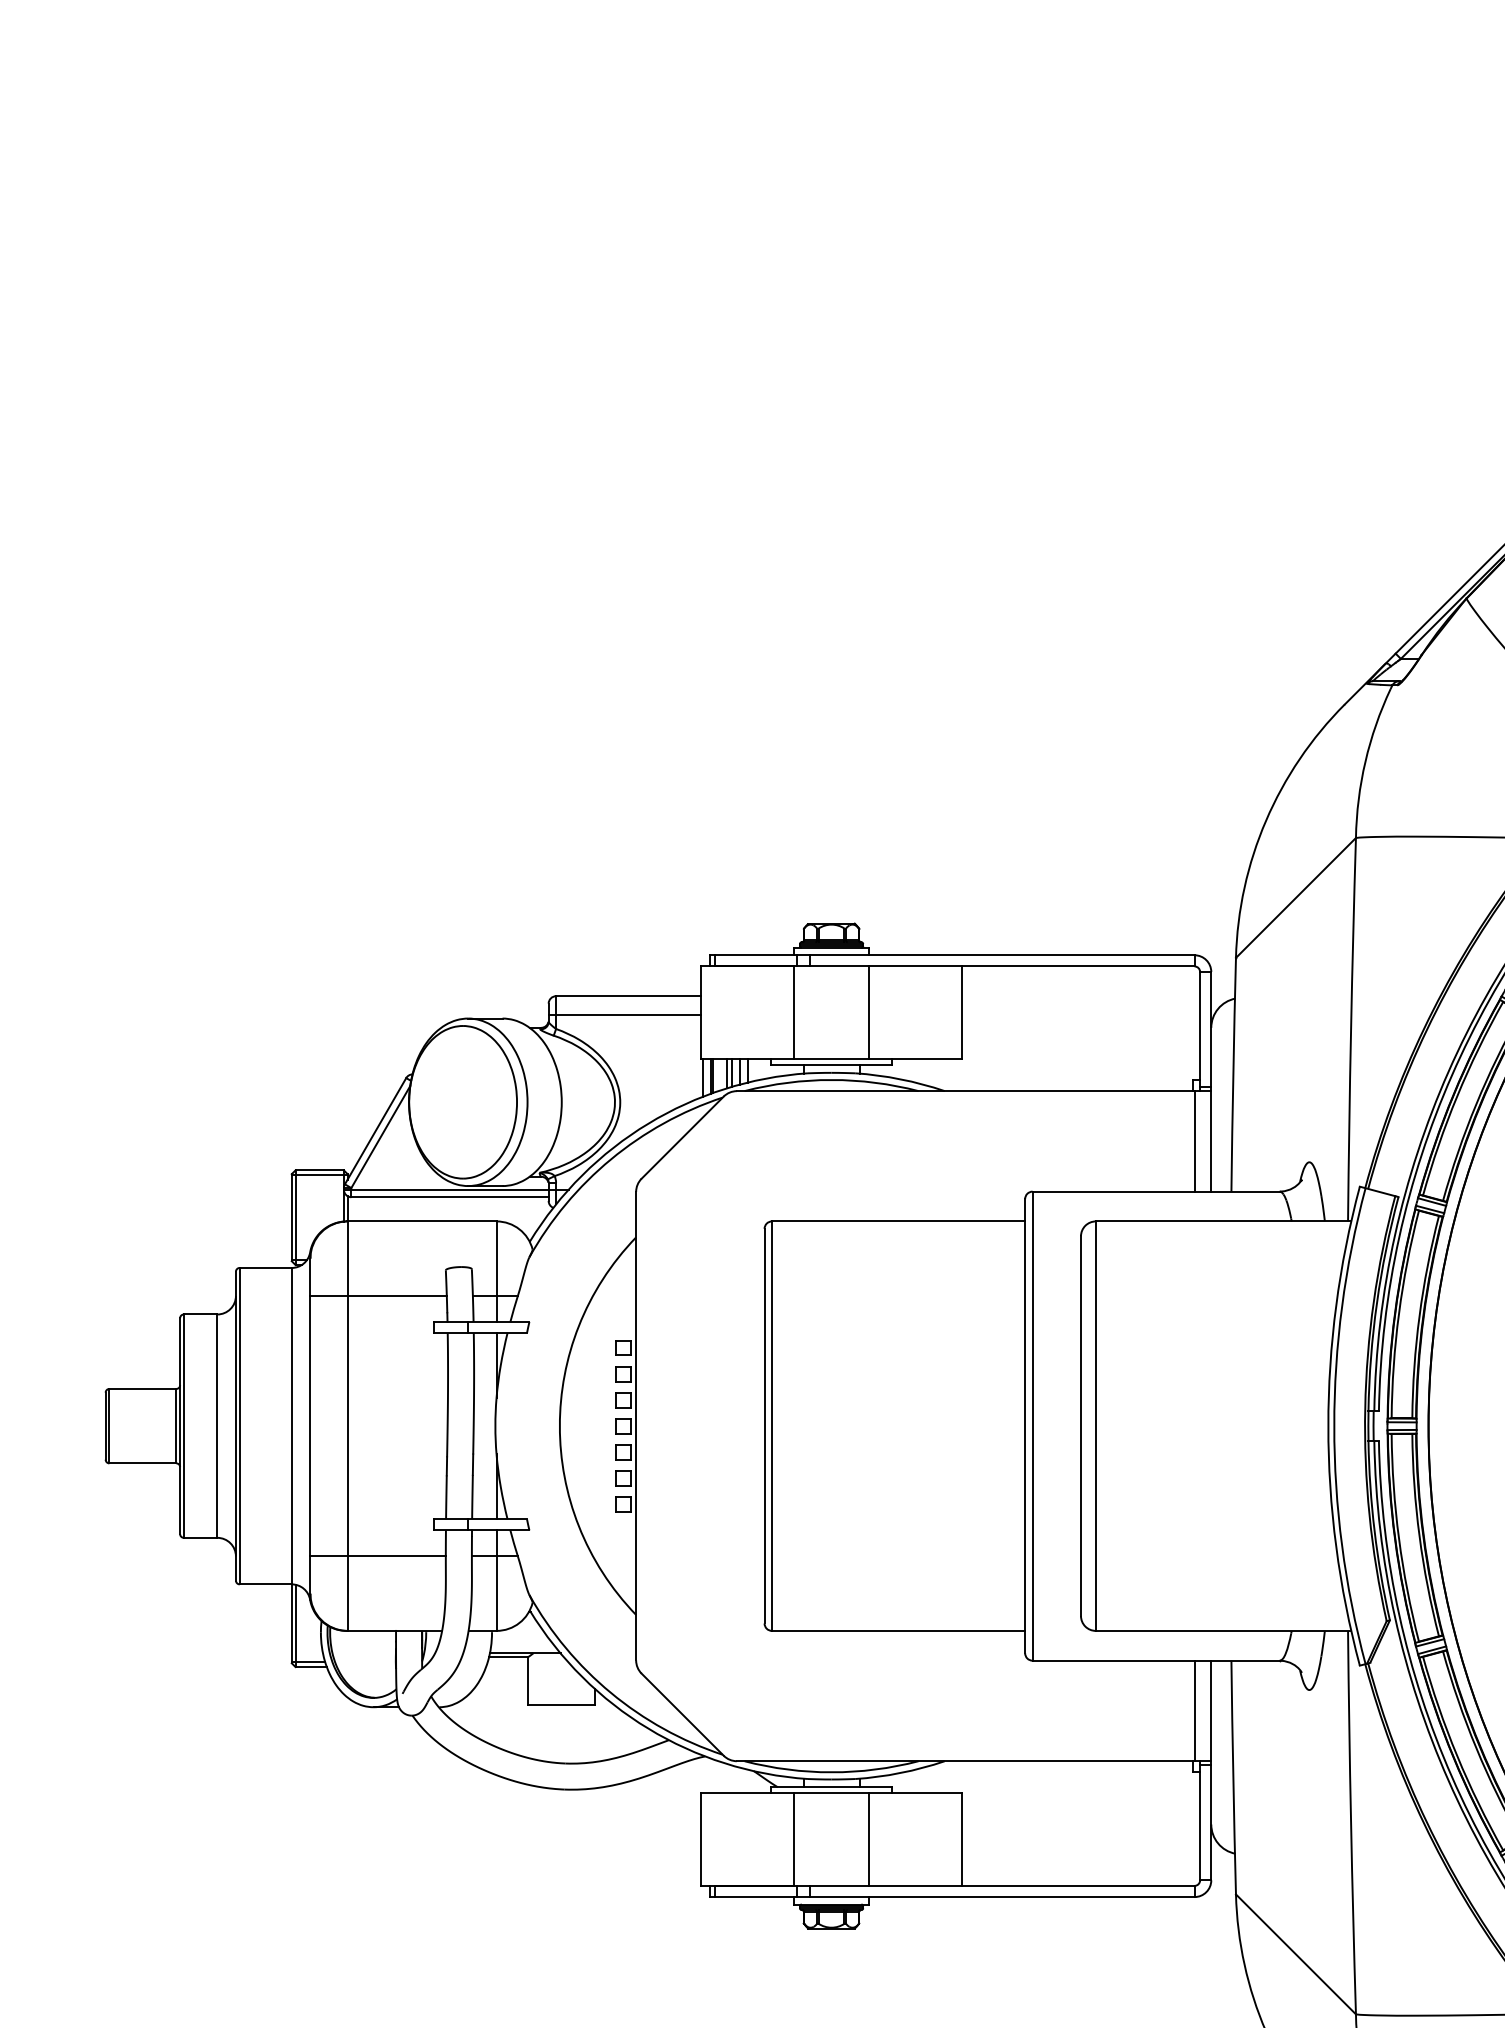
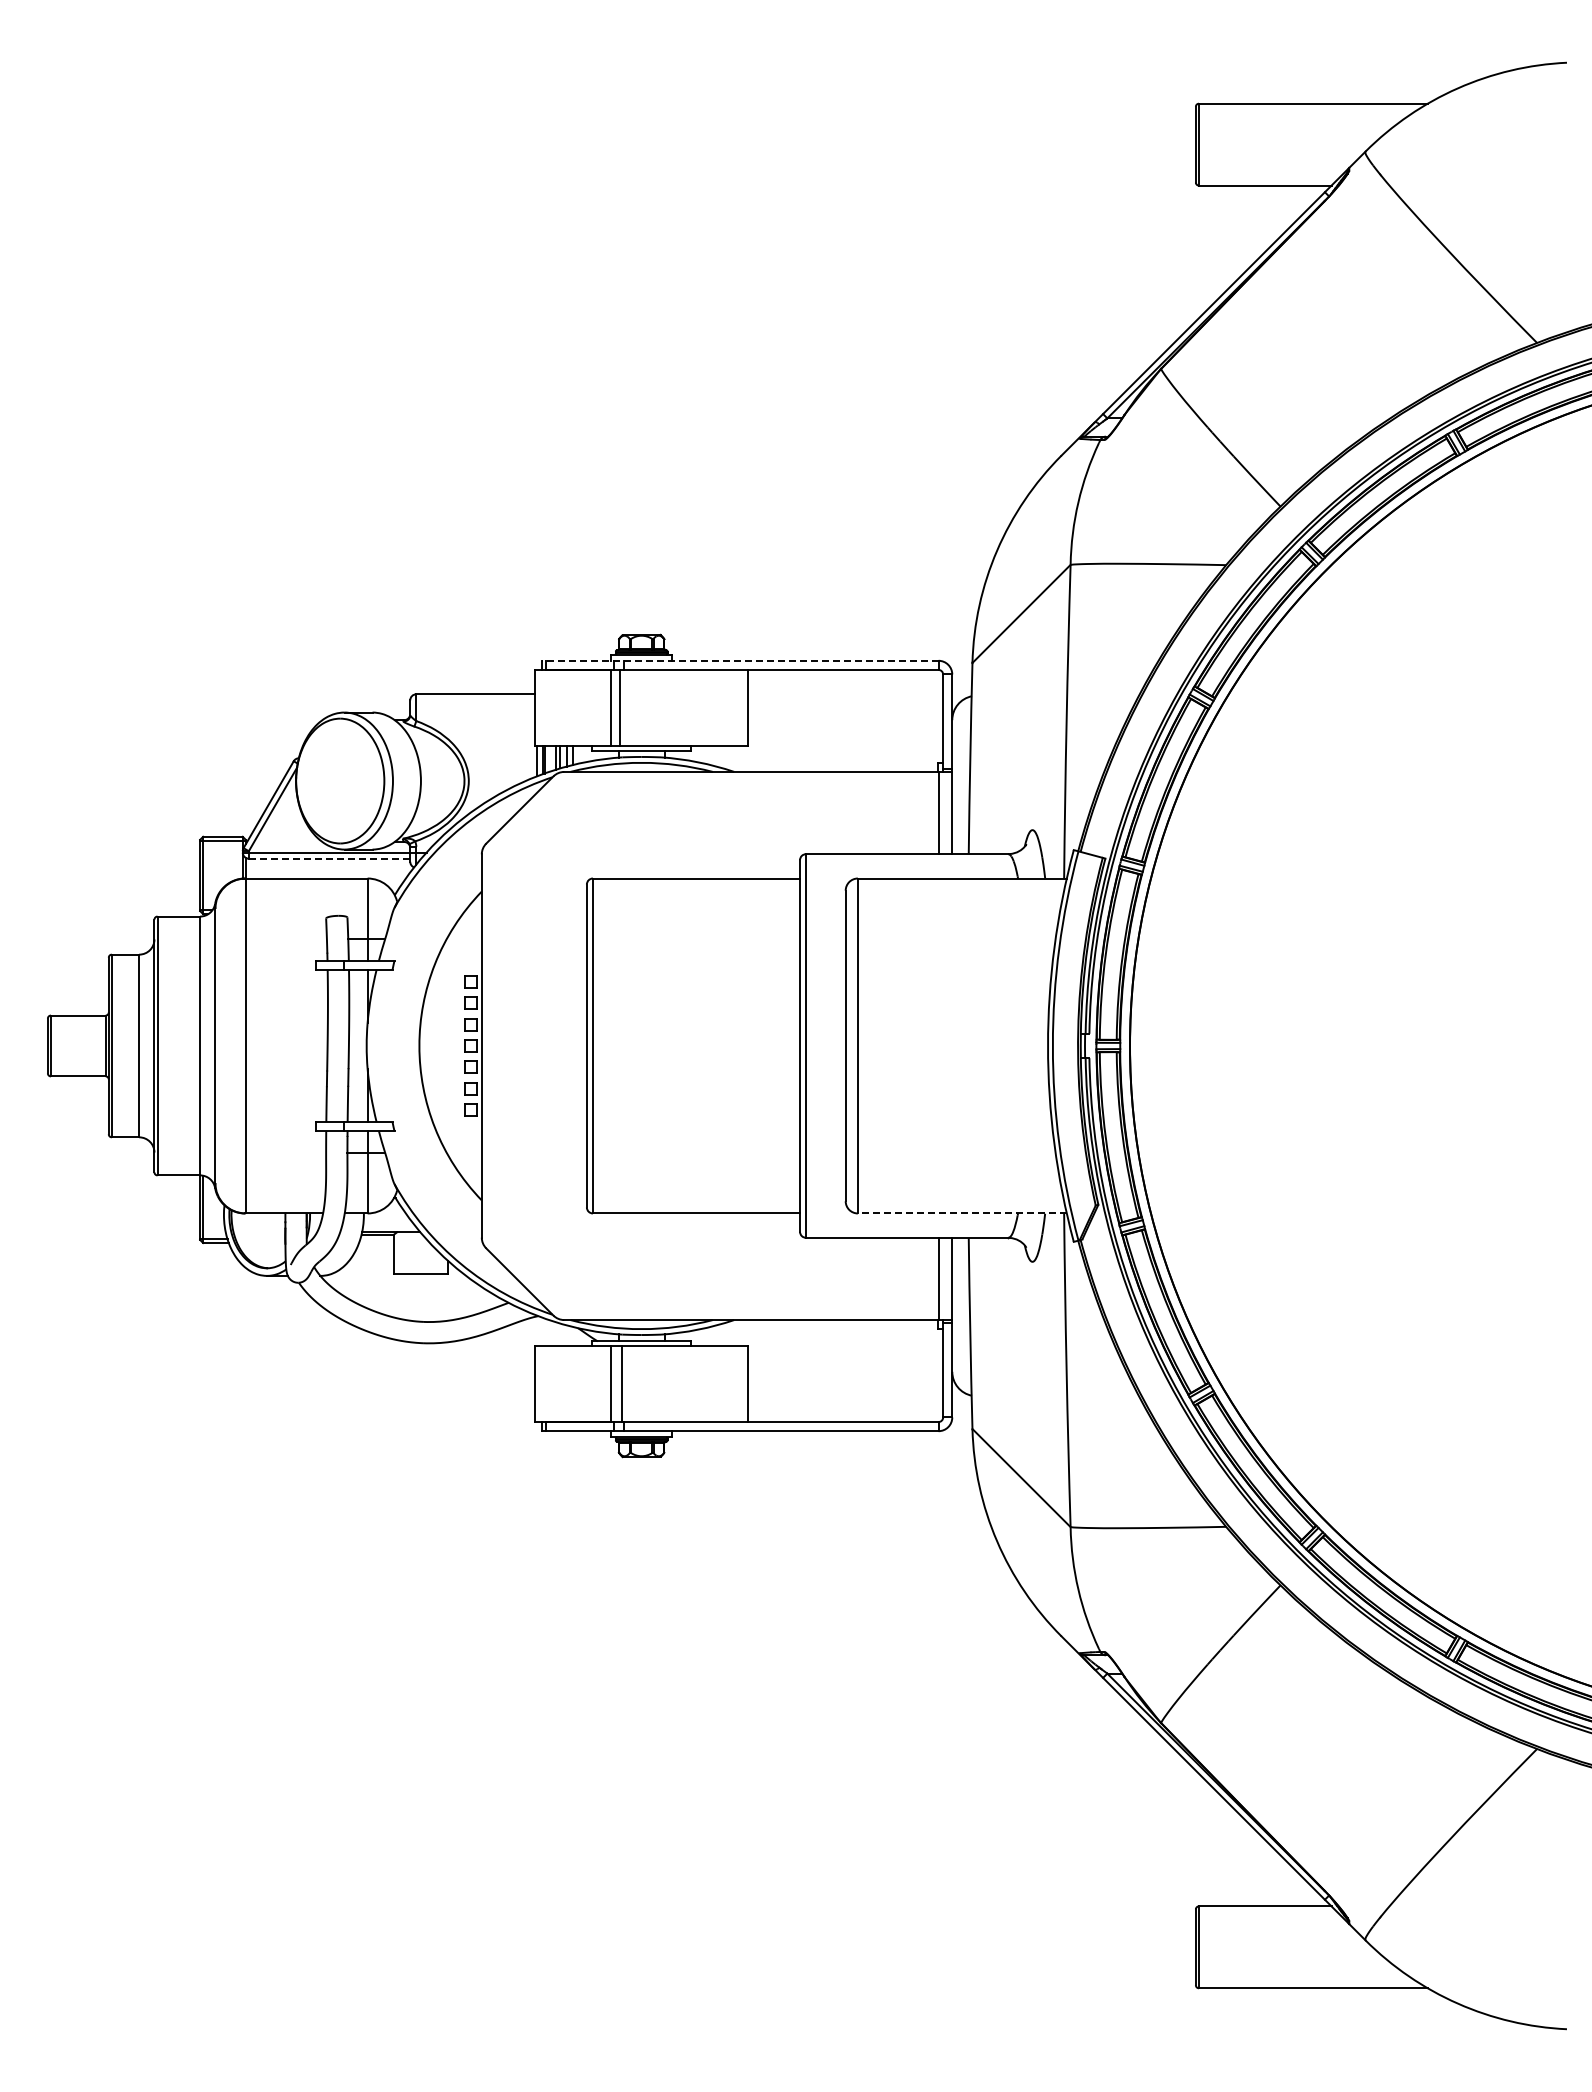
line: (951, 954) -> (739, 660), solid -> dashed
line: (869, 1012) -> (620, 707), moved
line: (624, 1014) -> (472, 709), removed
line: (449, 1196) -> (329, 858), solid -> dashed
line: (377, 1295) -> (270, 939), removed
line: (377, 1556) -> (270, 1152), removed
line: (1222, 1630) -> (961, 1213), solid -> dashed
line: (869, 1838) -> (622, 1383), moved

